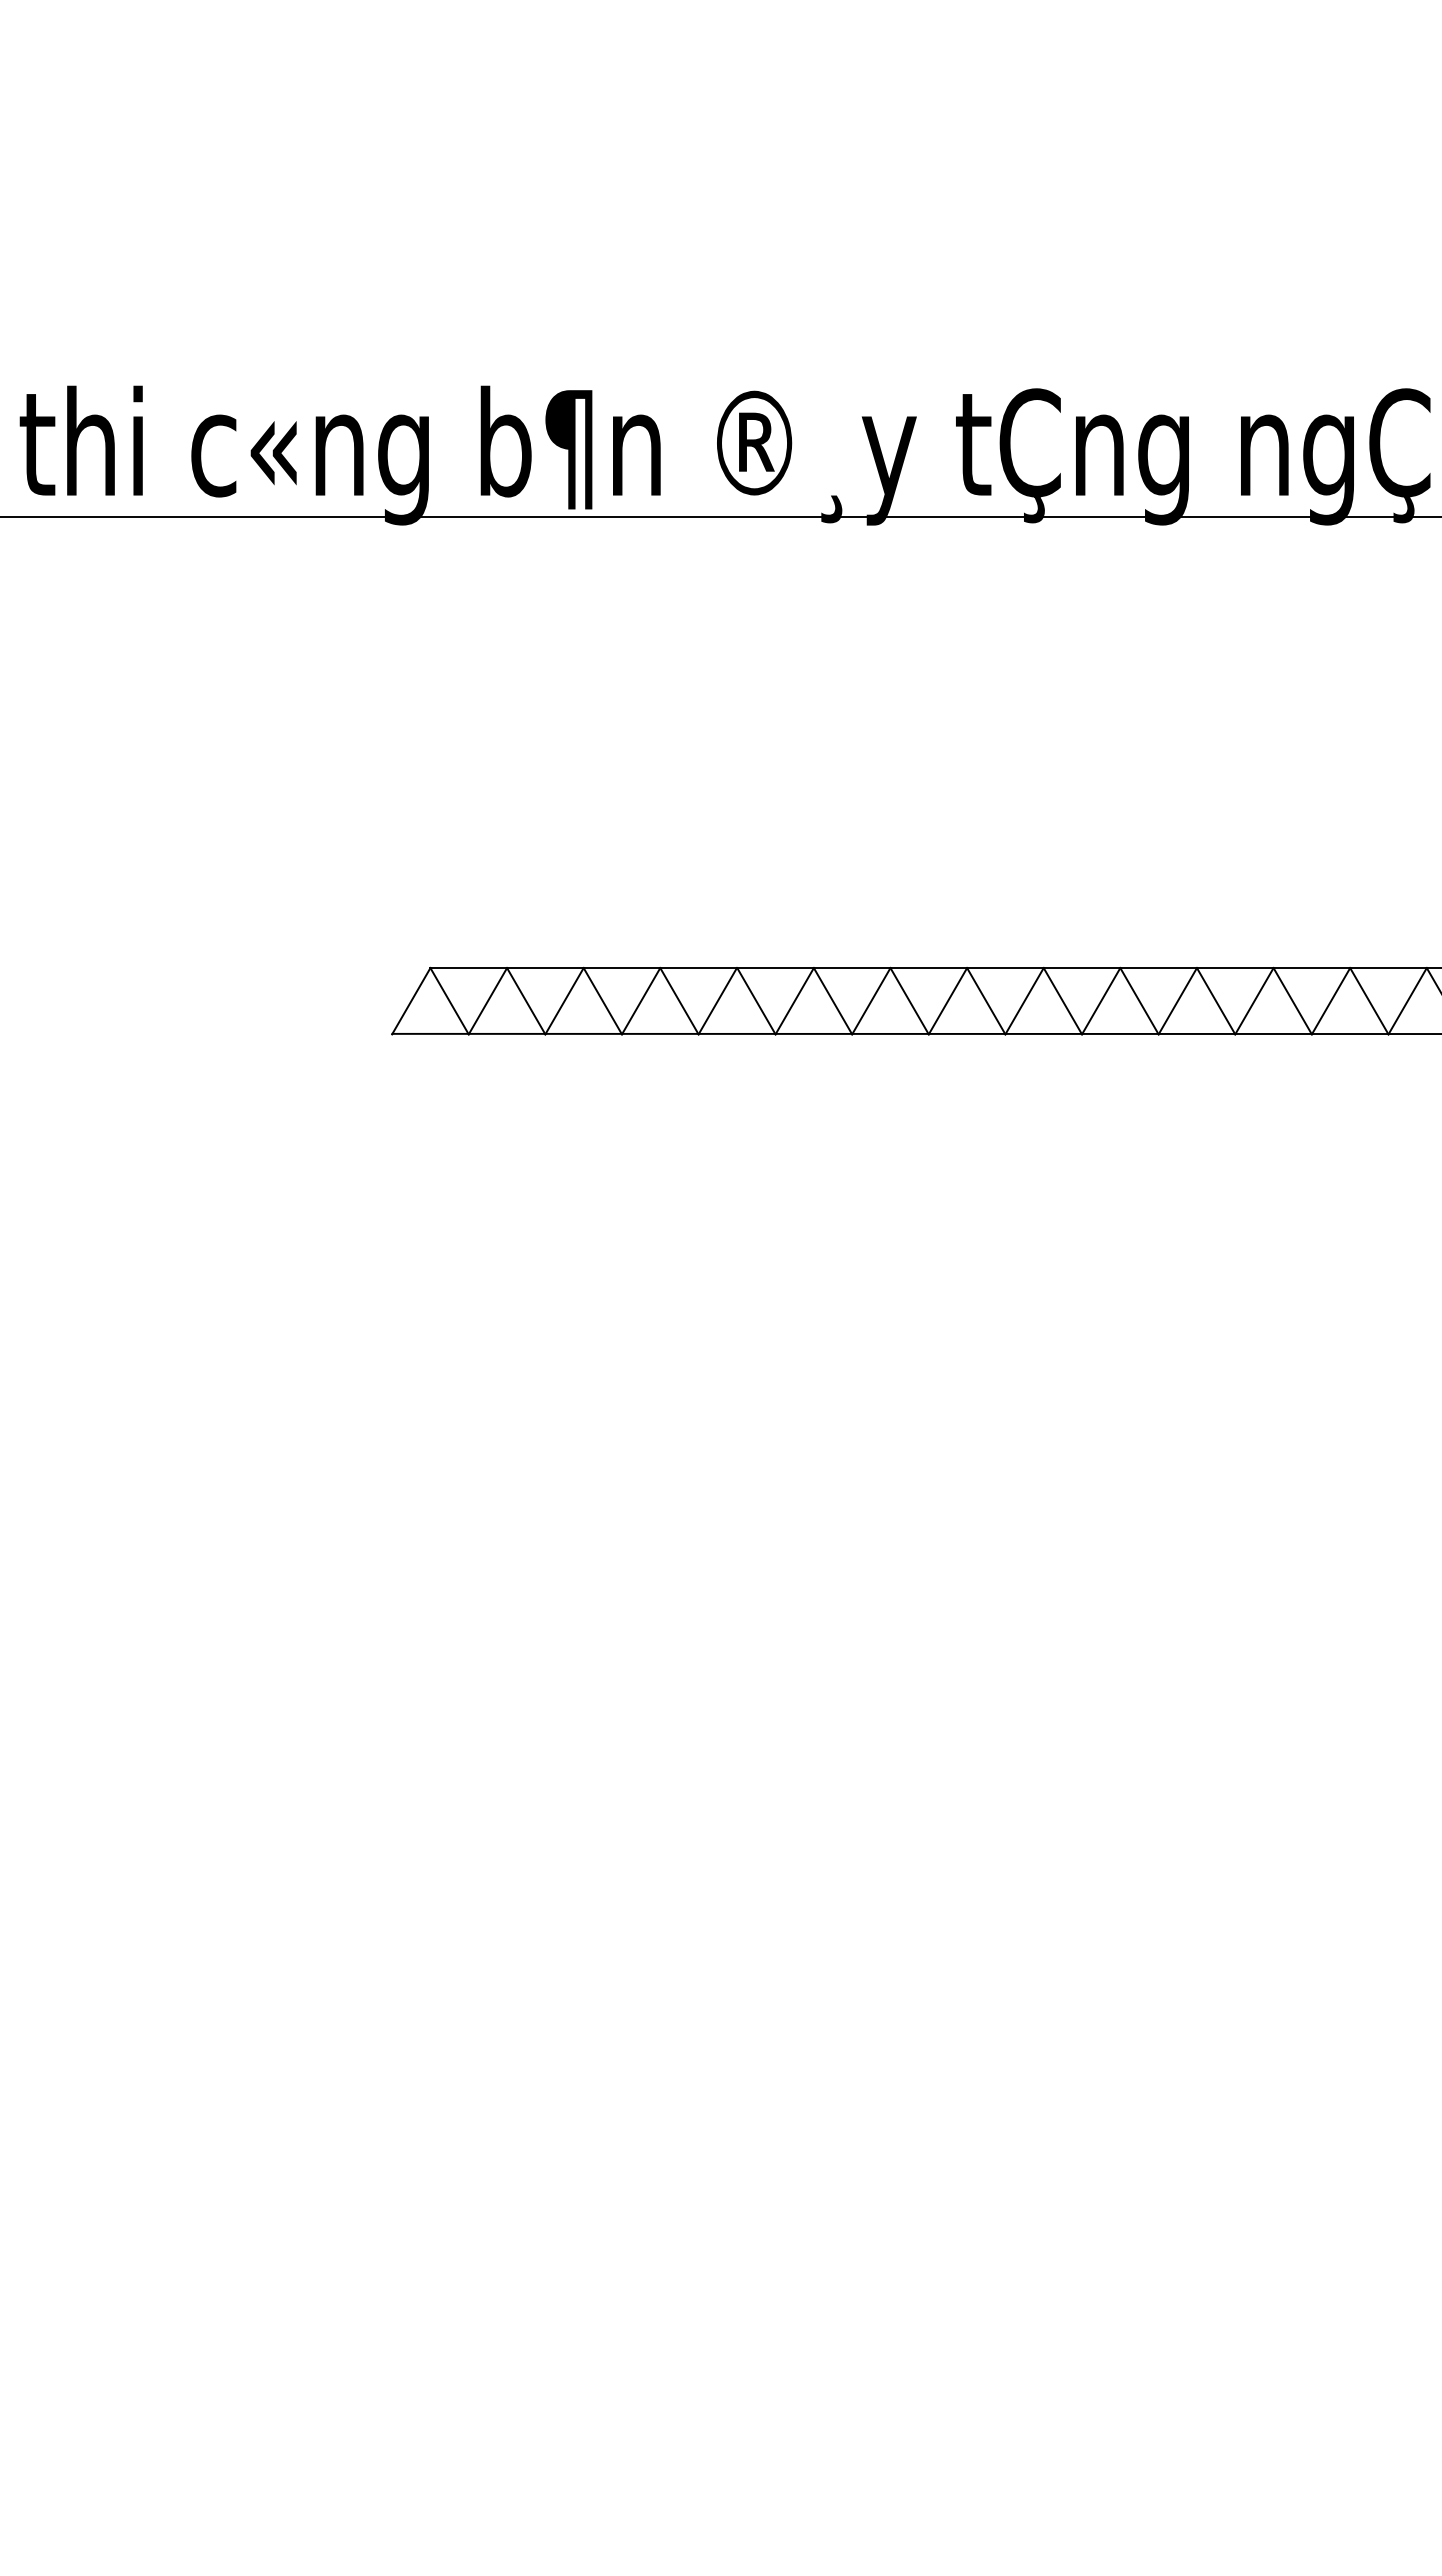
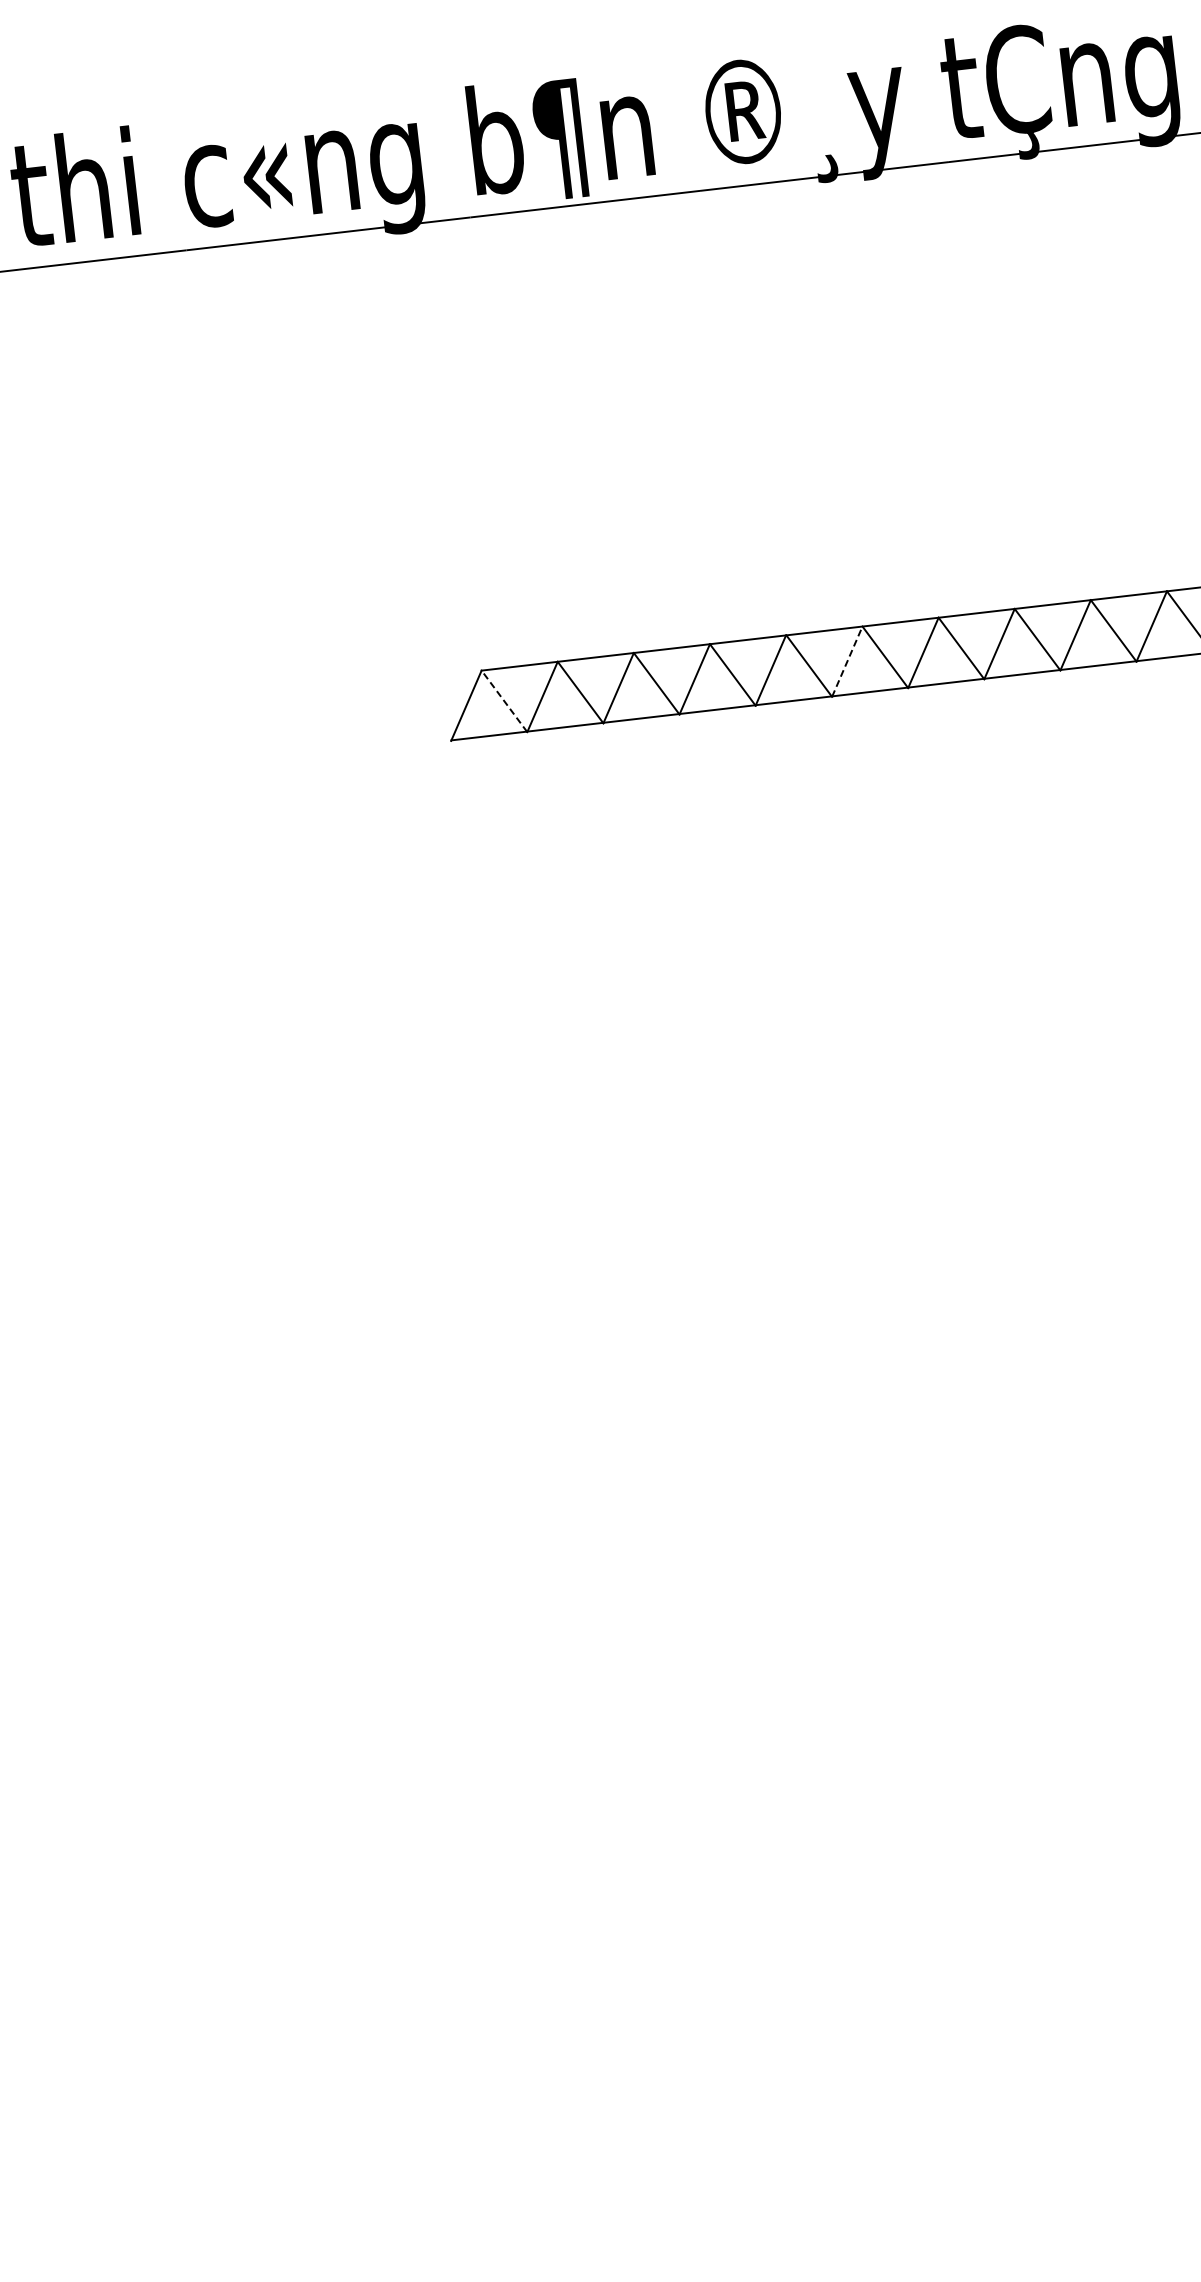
line: (449, 1000) -> (504, 700), solid -> dashed
line: (794, 1000) -> (846, 661), solid -> dashed

